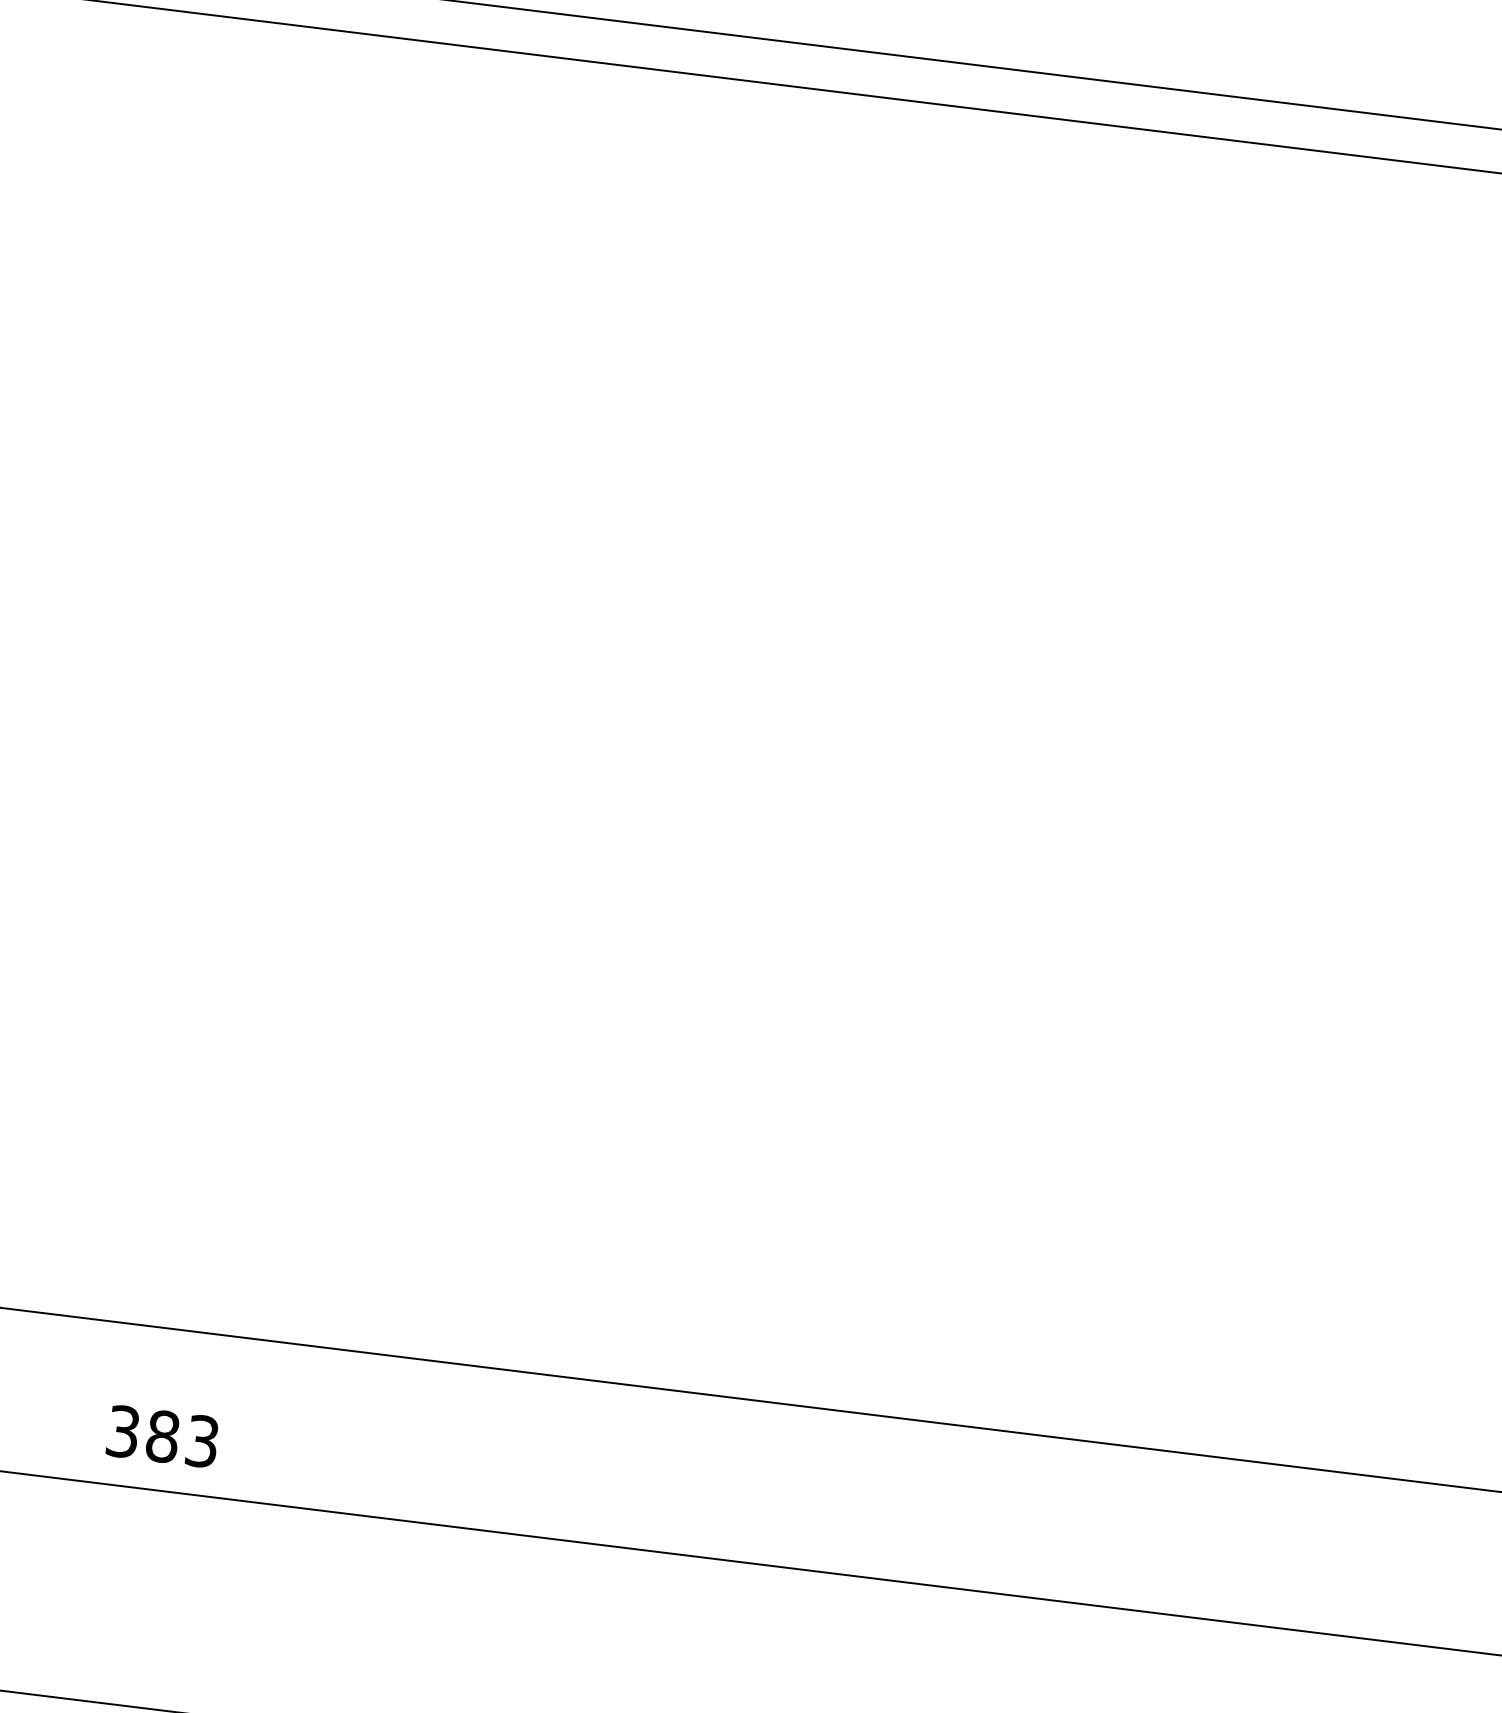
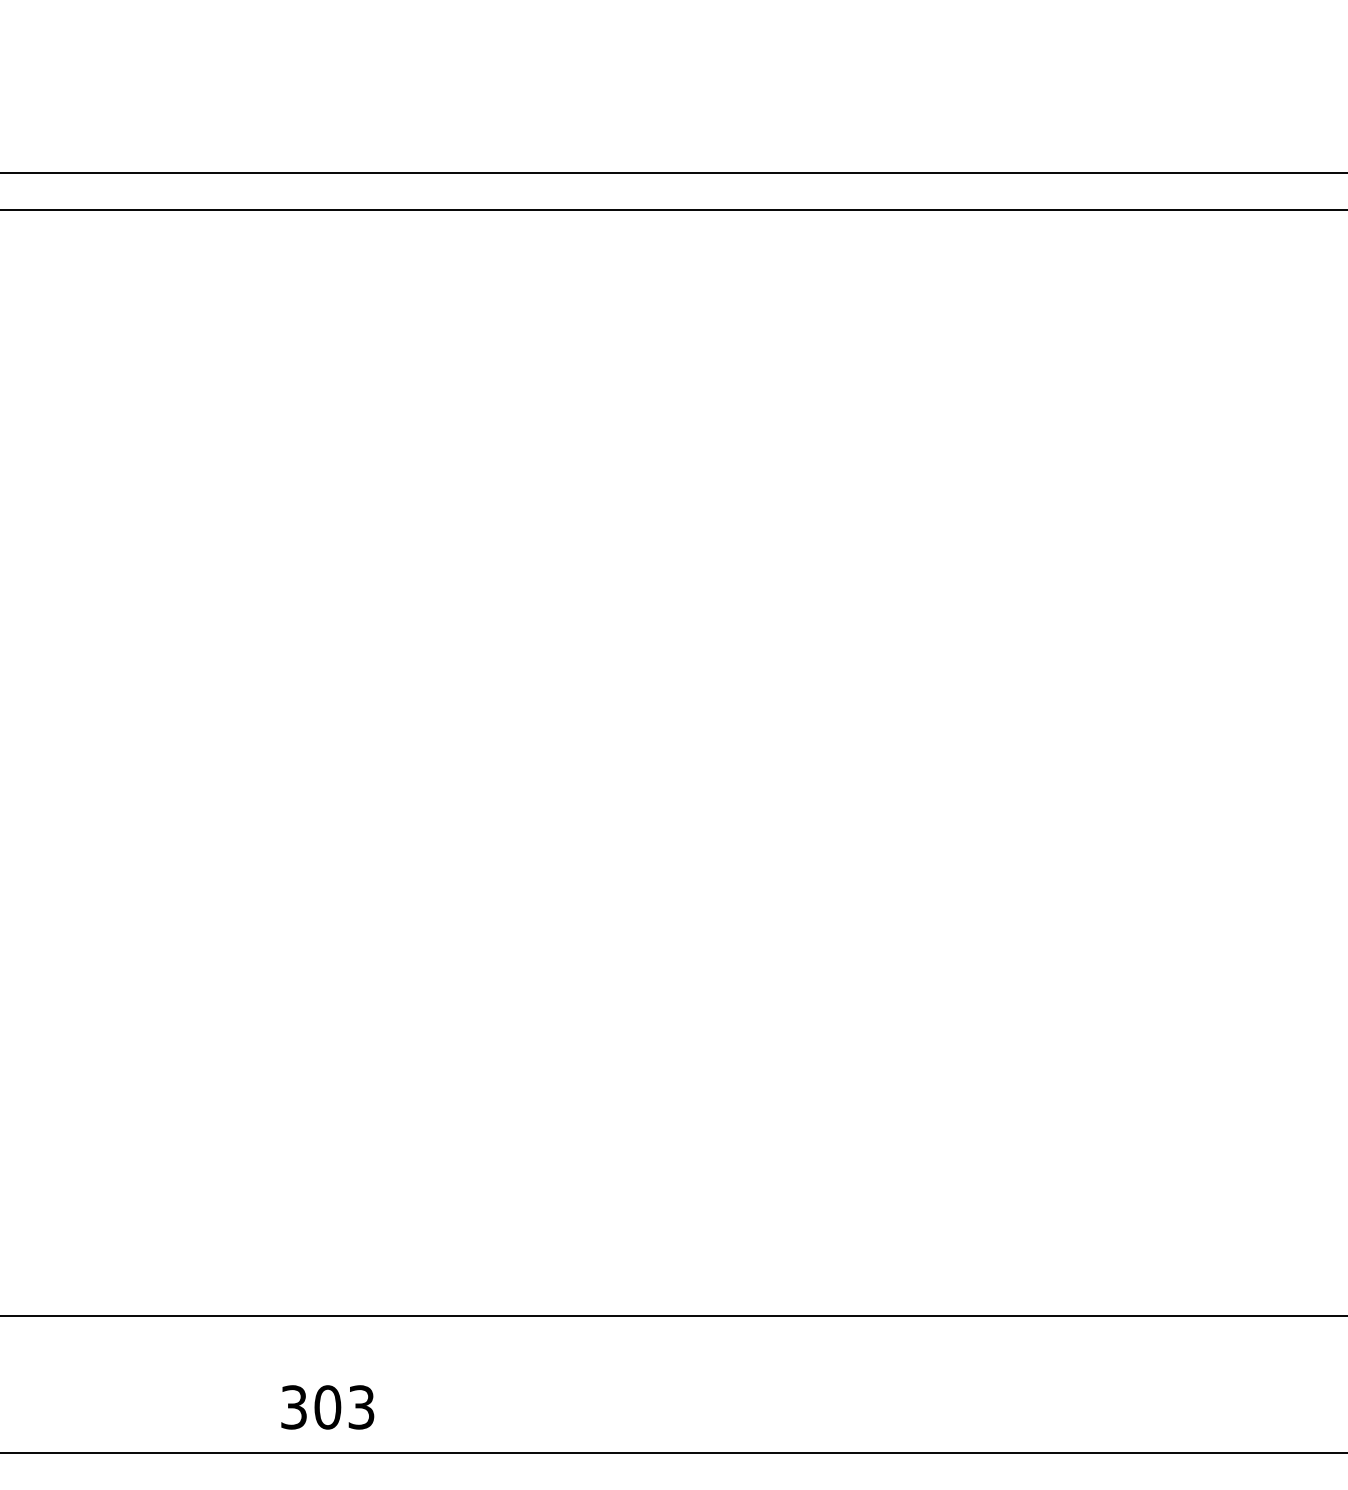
text: (162, 1436) -> (327, 1407), 383 -> 303

